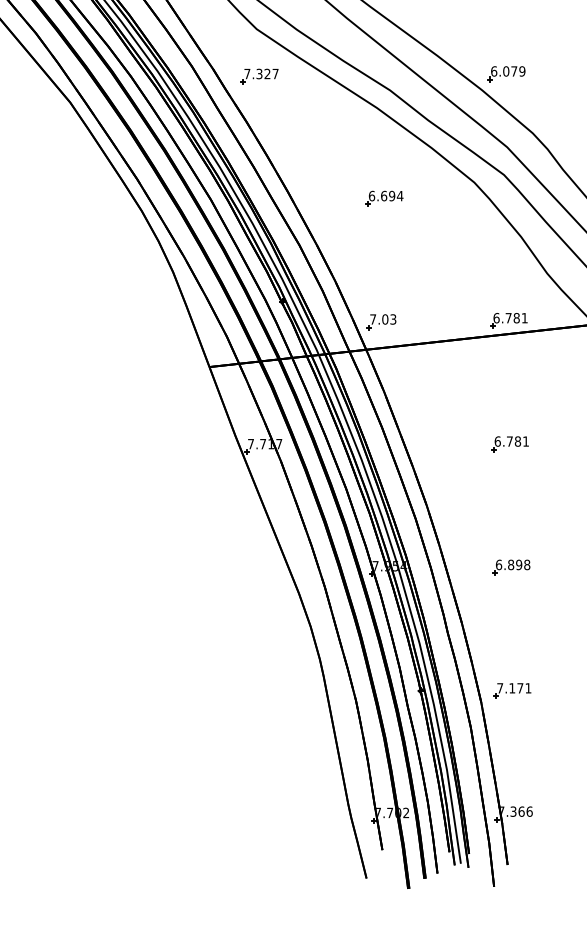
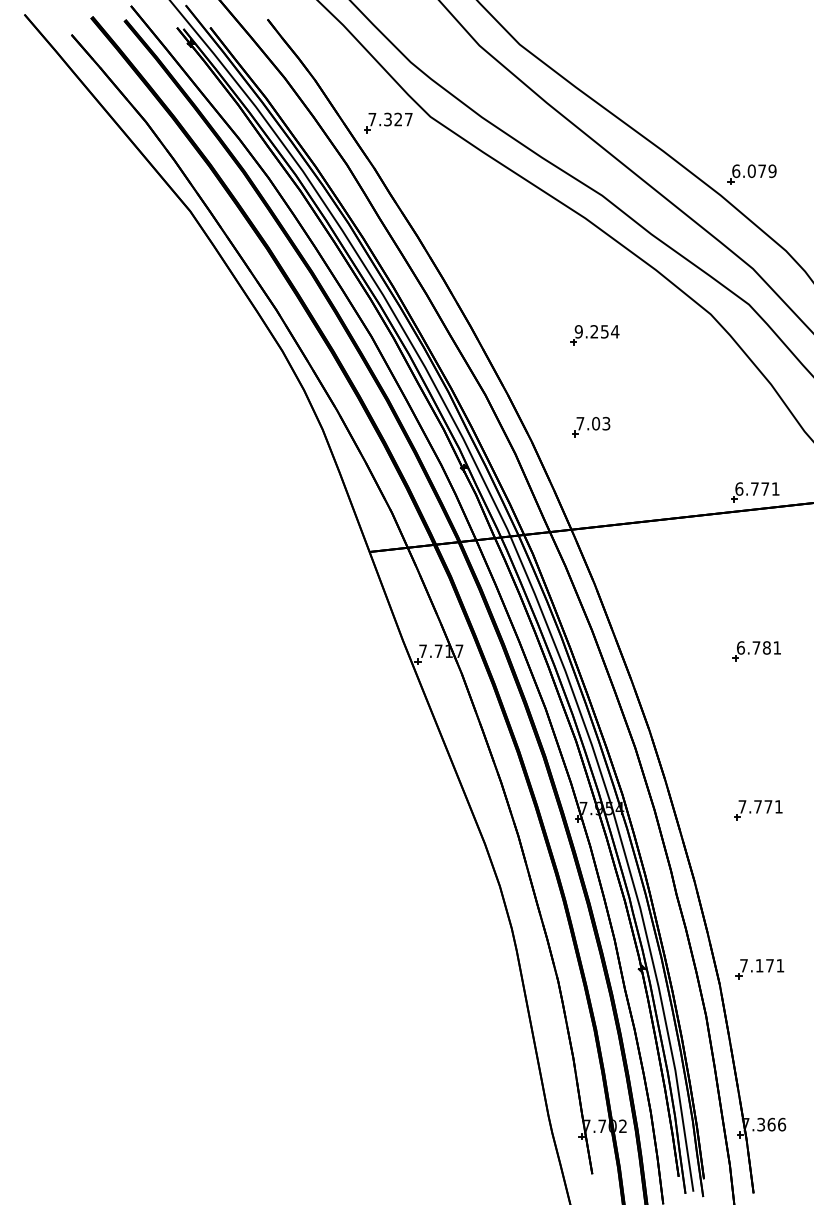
part: (259, 76) -> (388, 122), moved
text: (381, 195) -> (591, 331), 6.694 -> 9.254
text: (516, 317) -> (765, 488), 6.781 -> 6.771
part: (381, 322) -> (591, 427), moved
text: (512, 564) -> (760, 806), 6.898 -> 7.771

